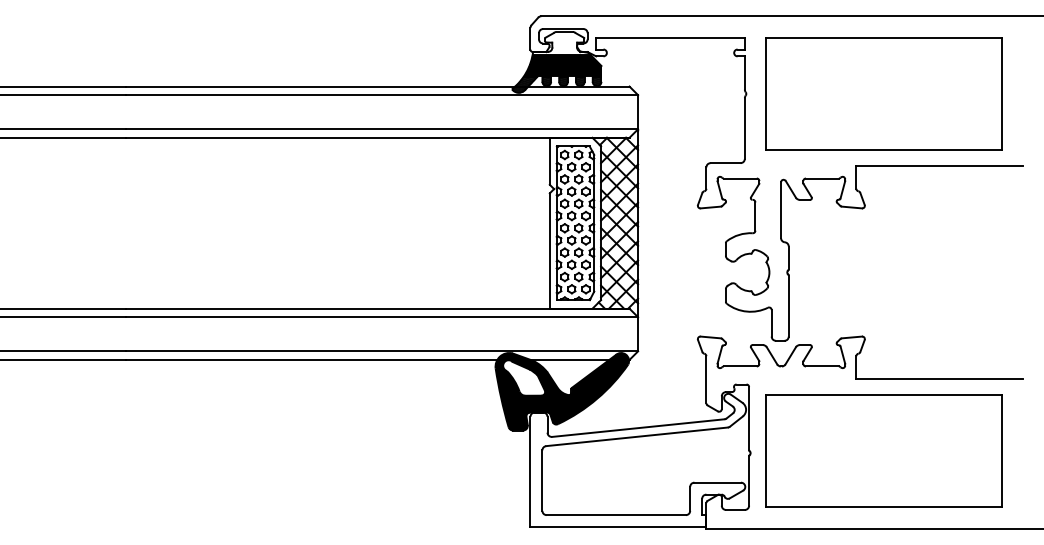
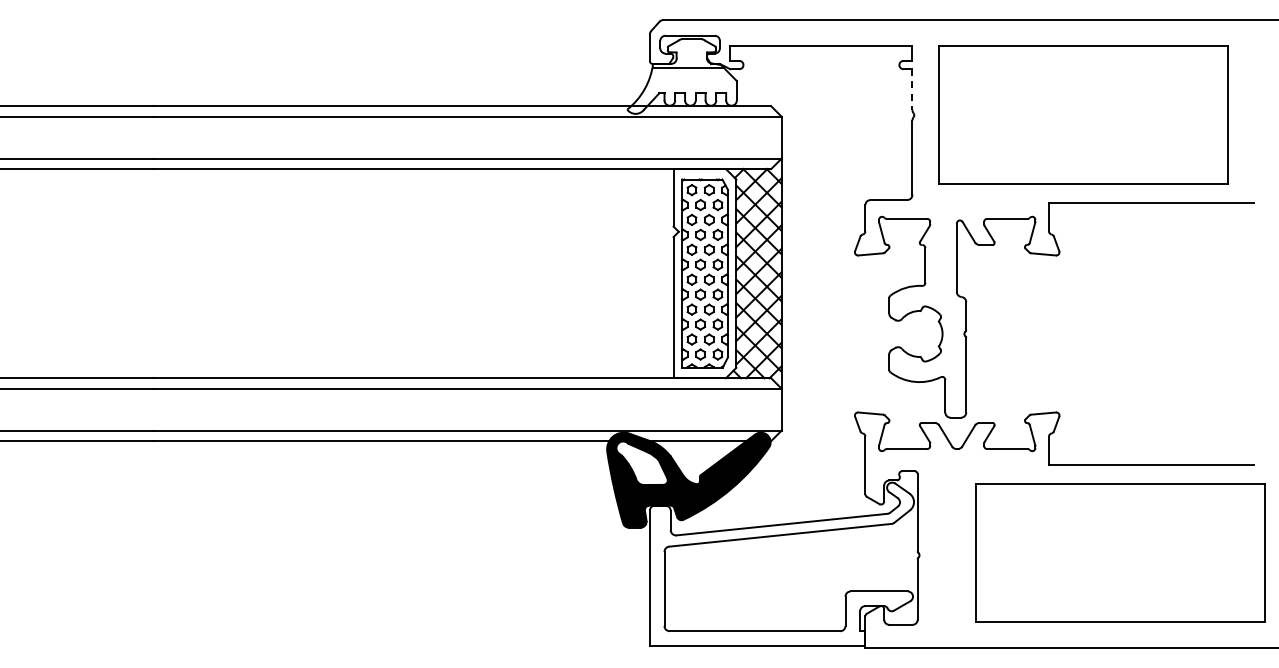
hatch: (556, 73) -> (681, 90), removed
line: (744, 73) -> (912, 90), solid -> dashed
part: (884, 450) -> (1120, 552), moved

